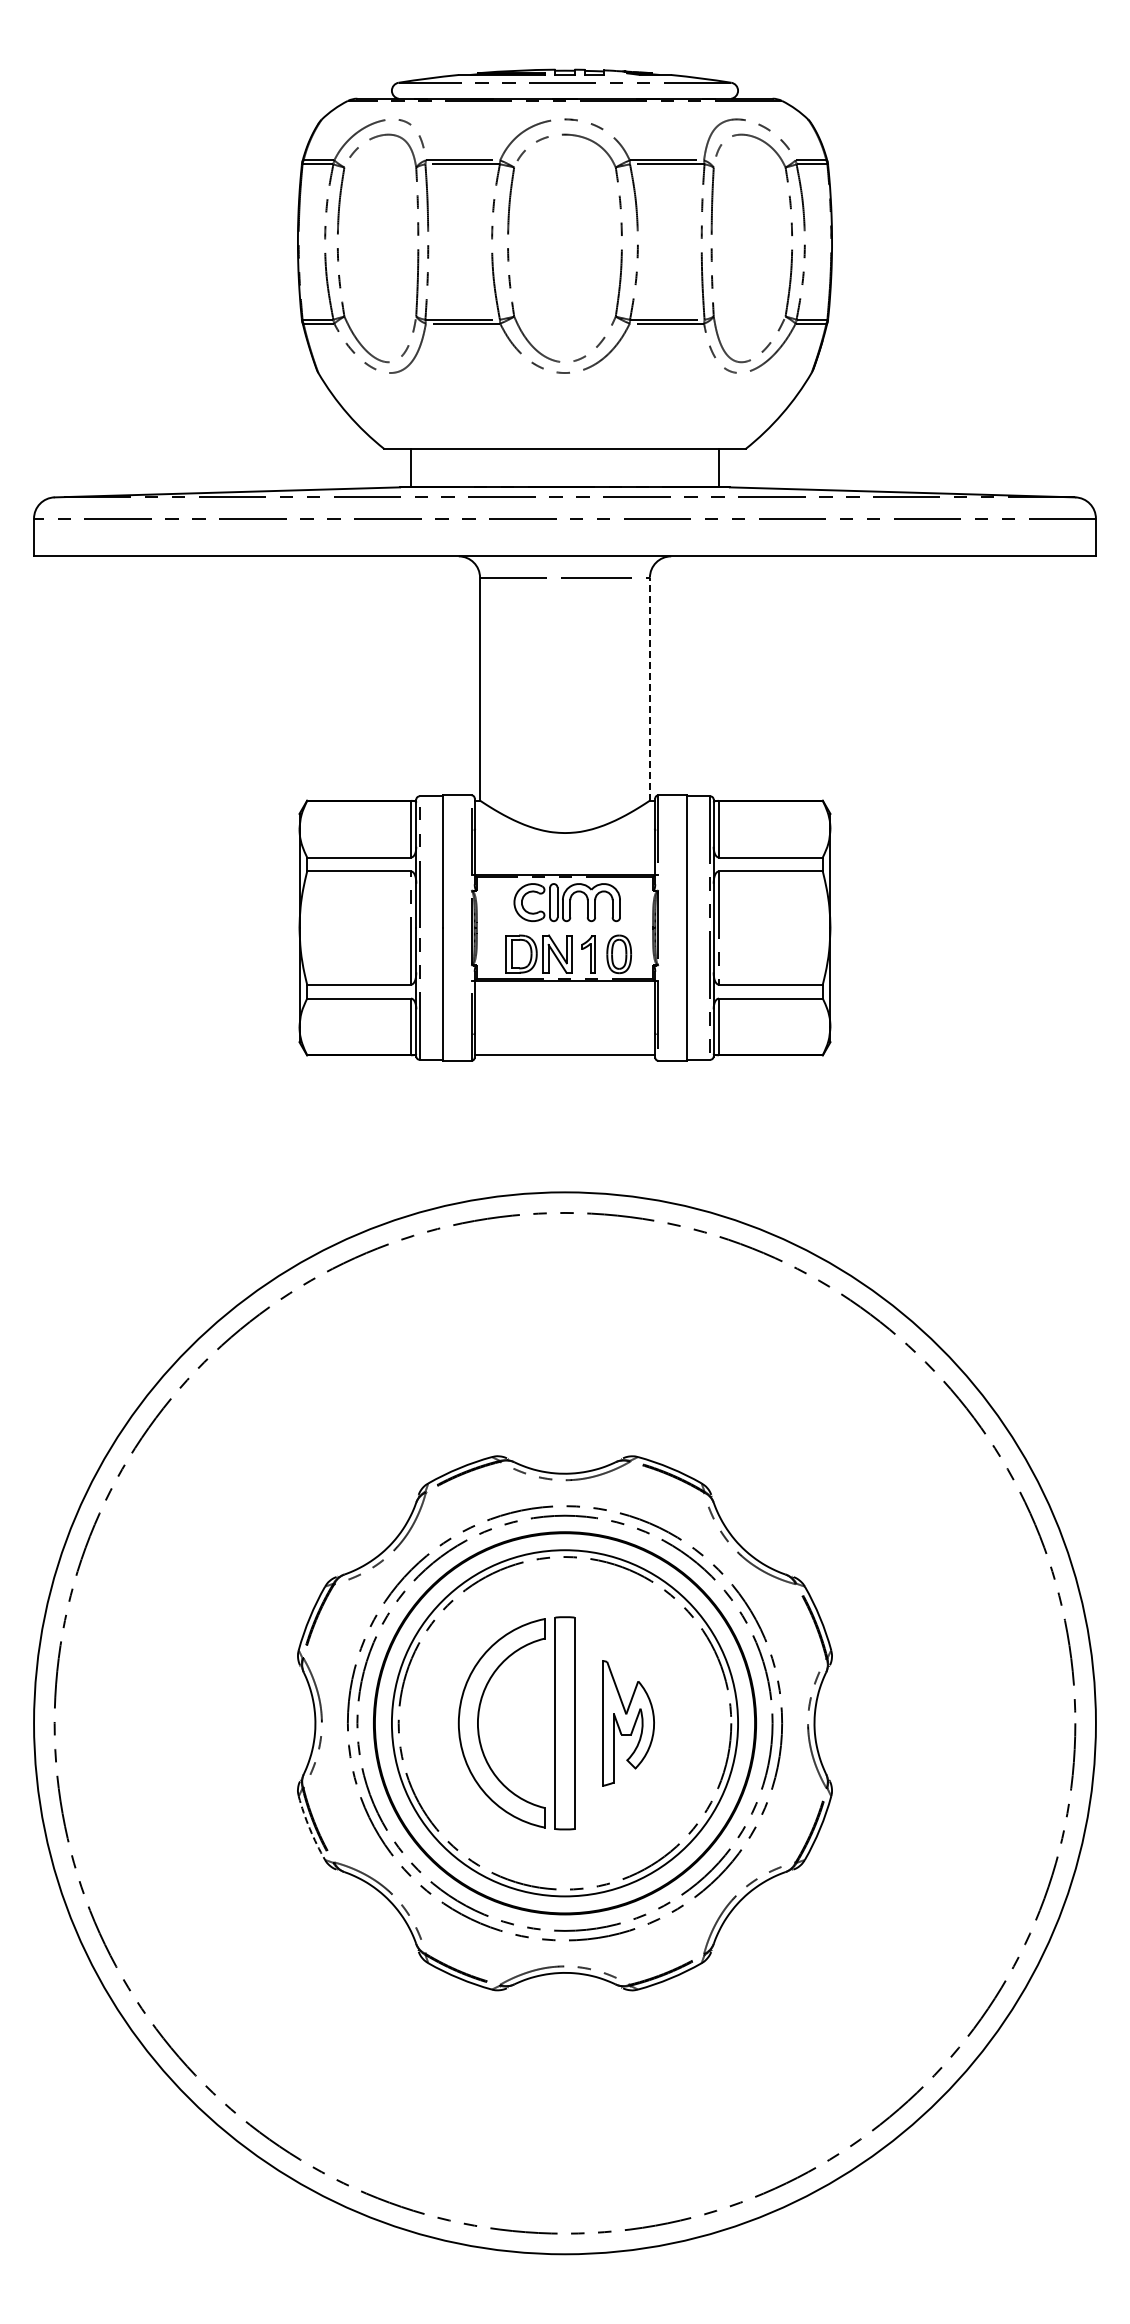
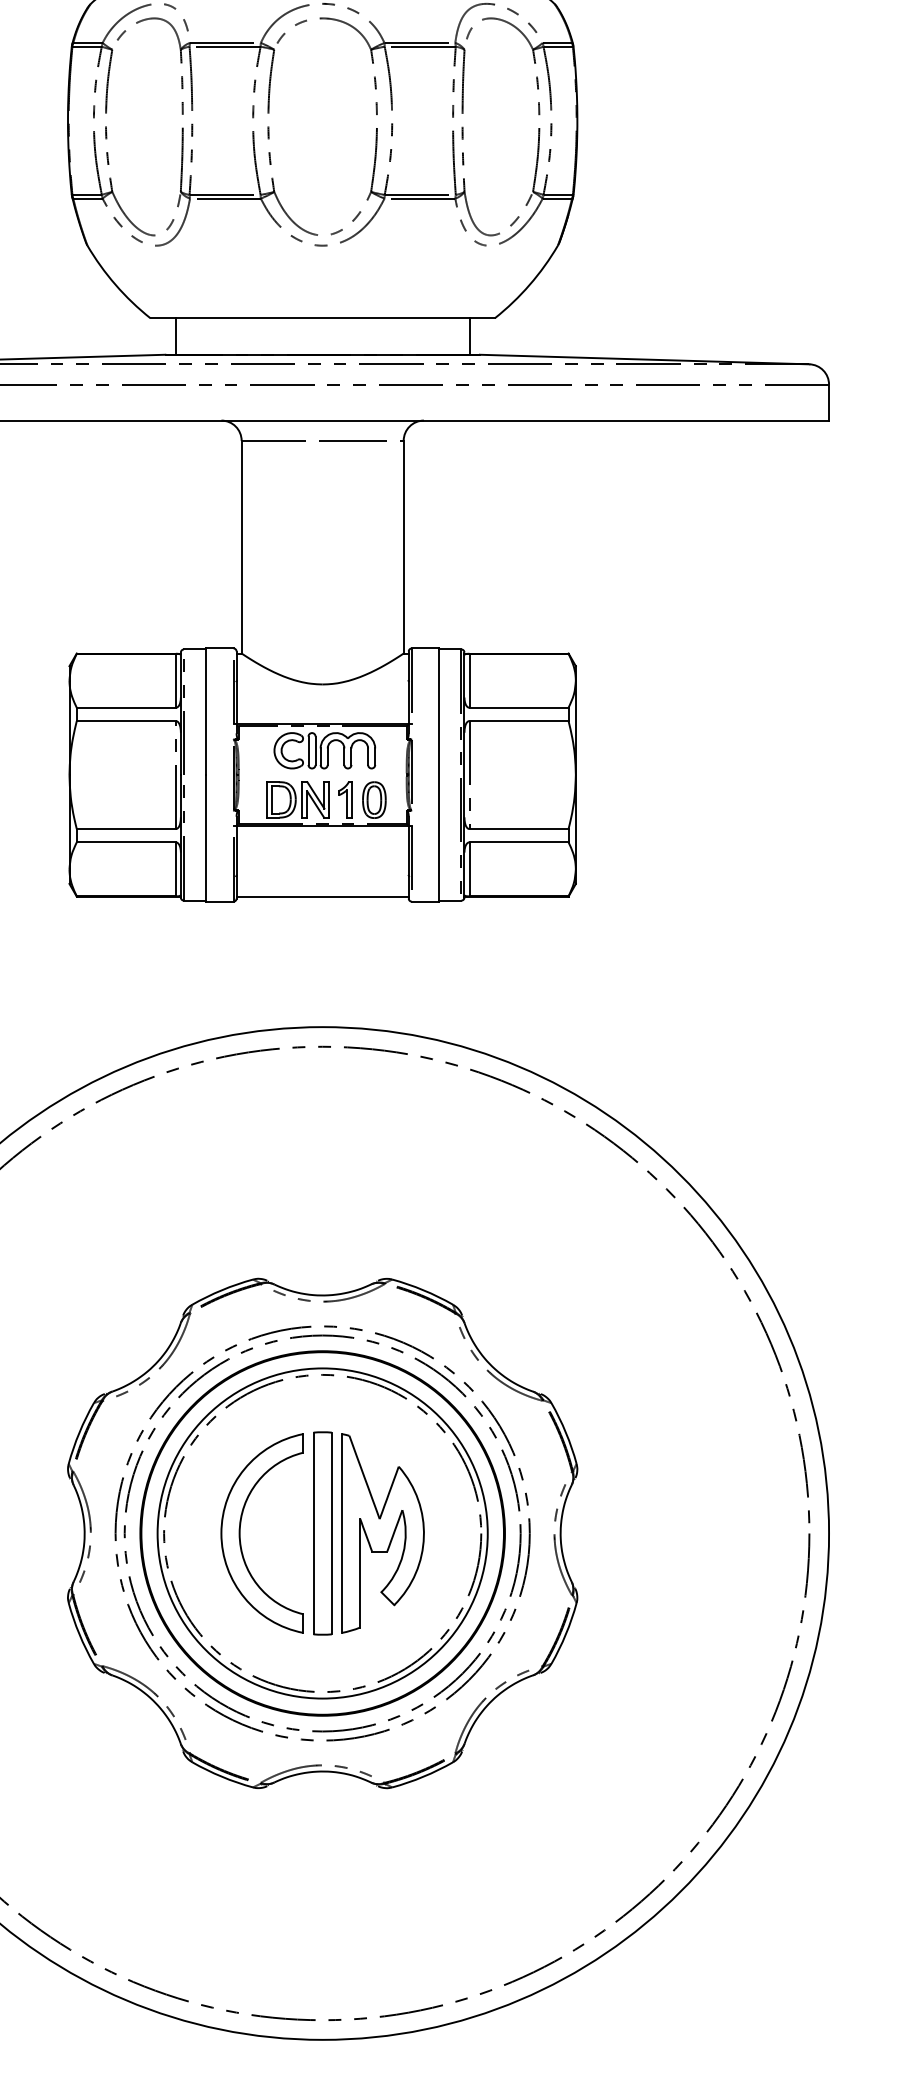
line: (649, 689) -> (403, 547), dashed -> solid
part: (628, 1723) -> (383, 1533), size x1.67
arc: (309, 1828) -> (79, 1633), dashed -> solid

